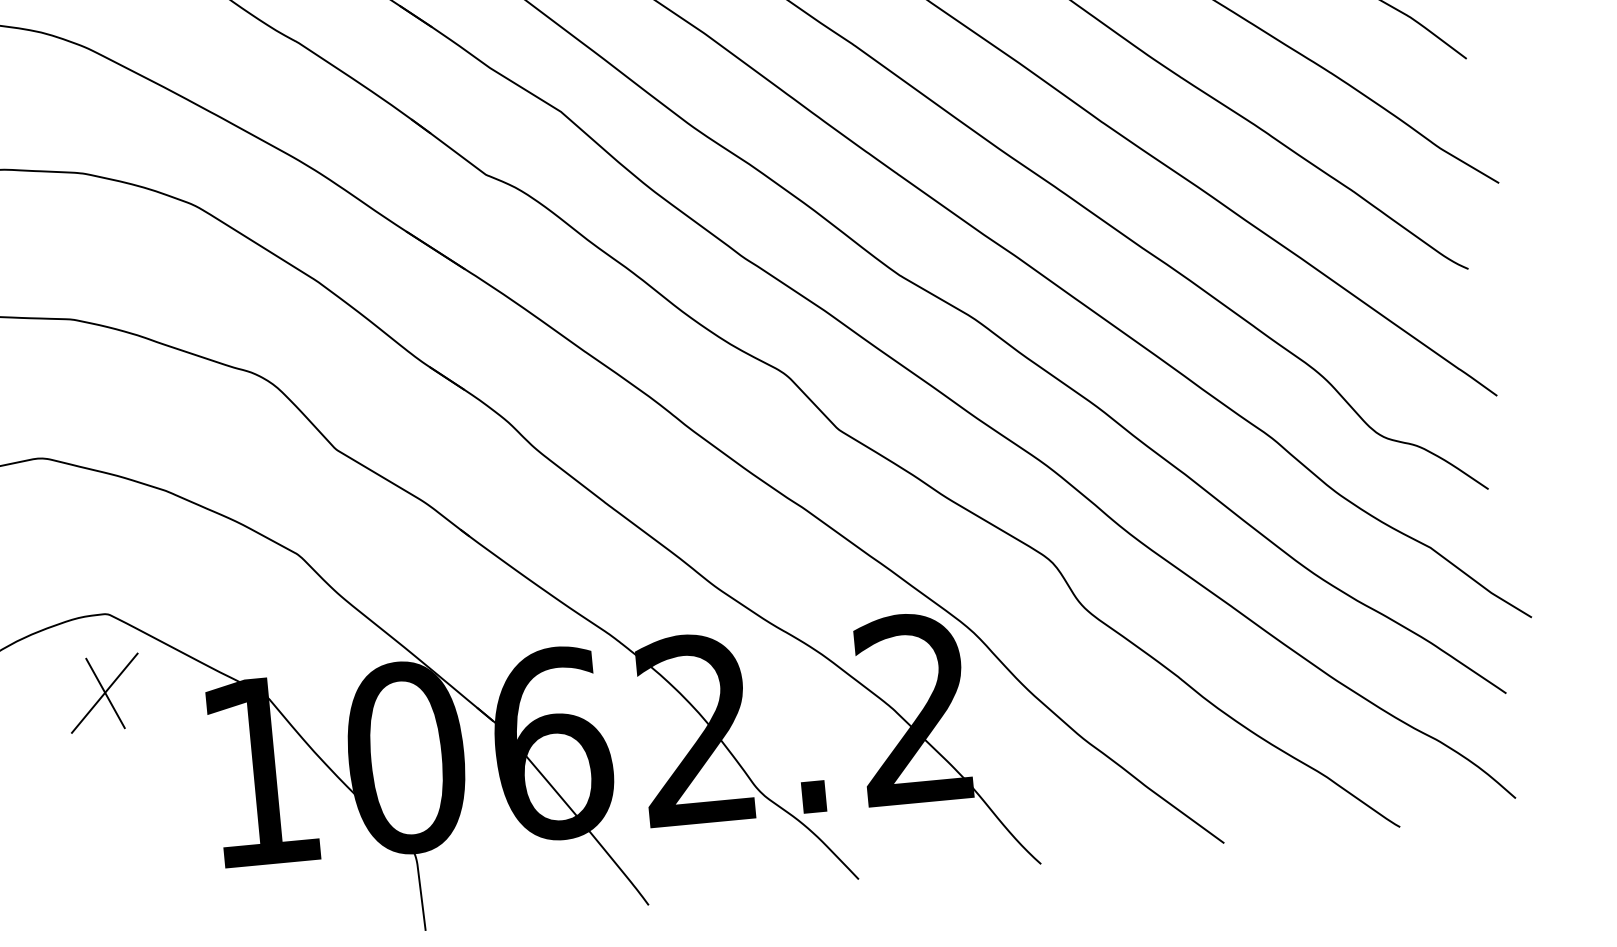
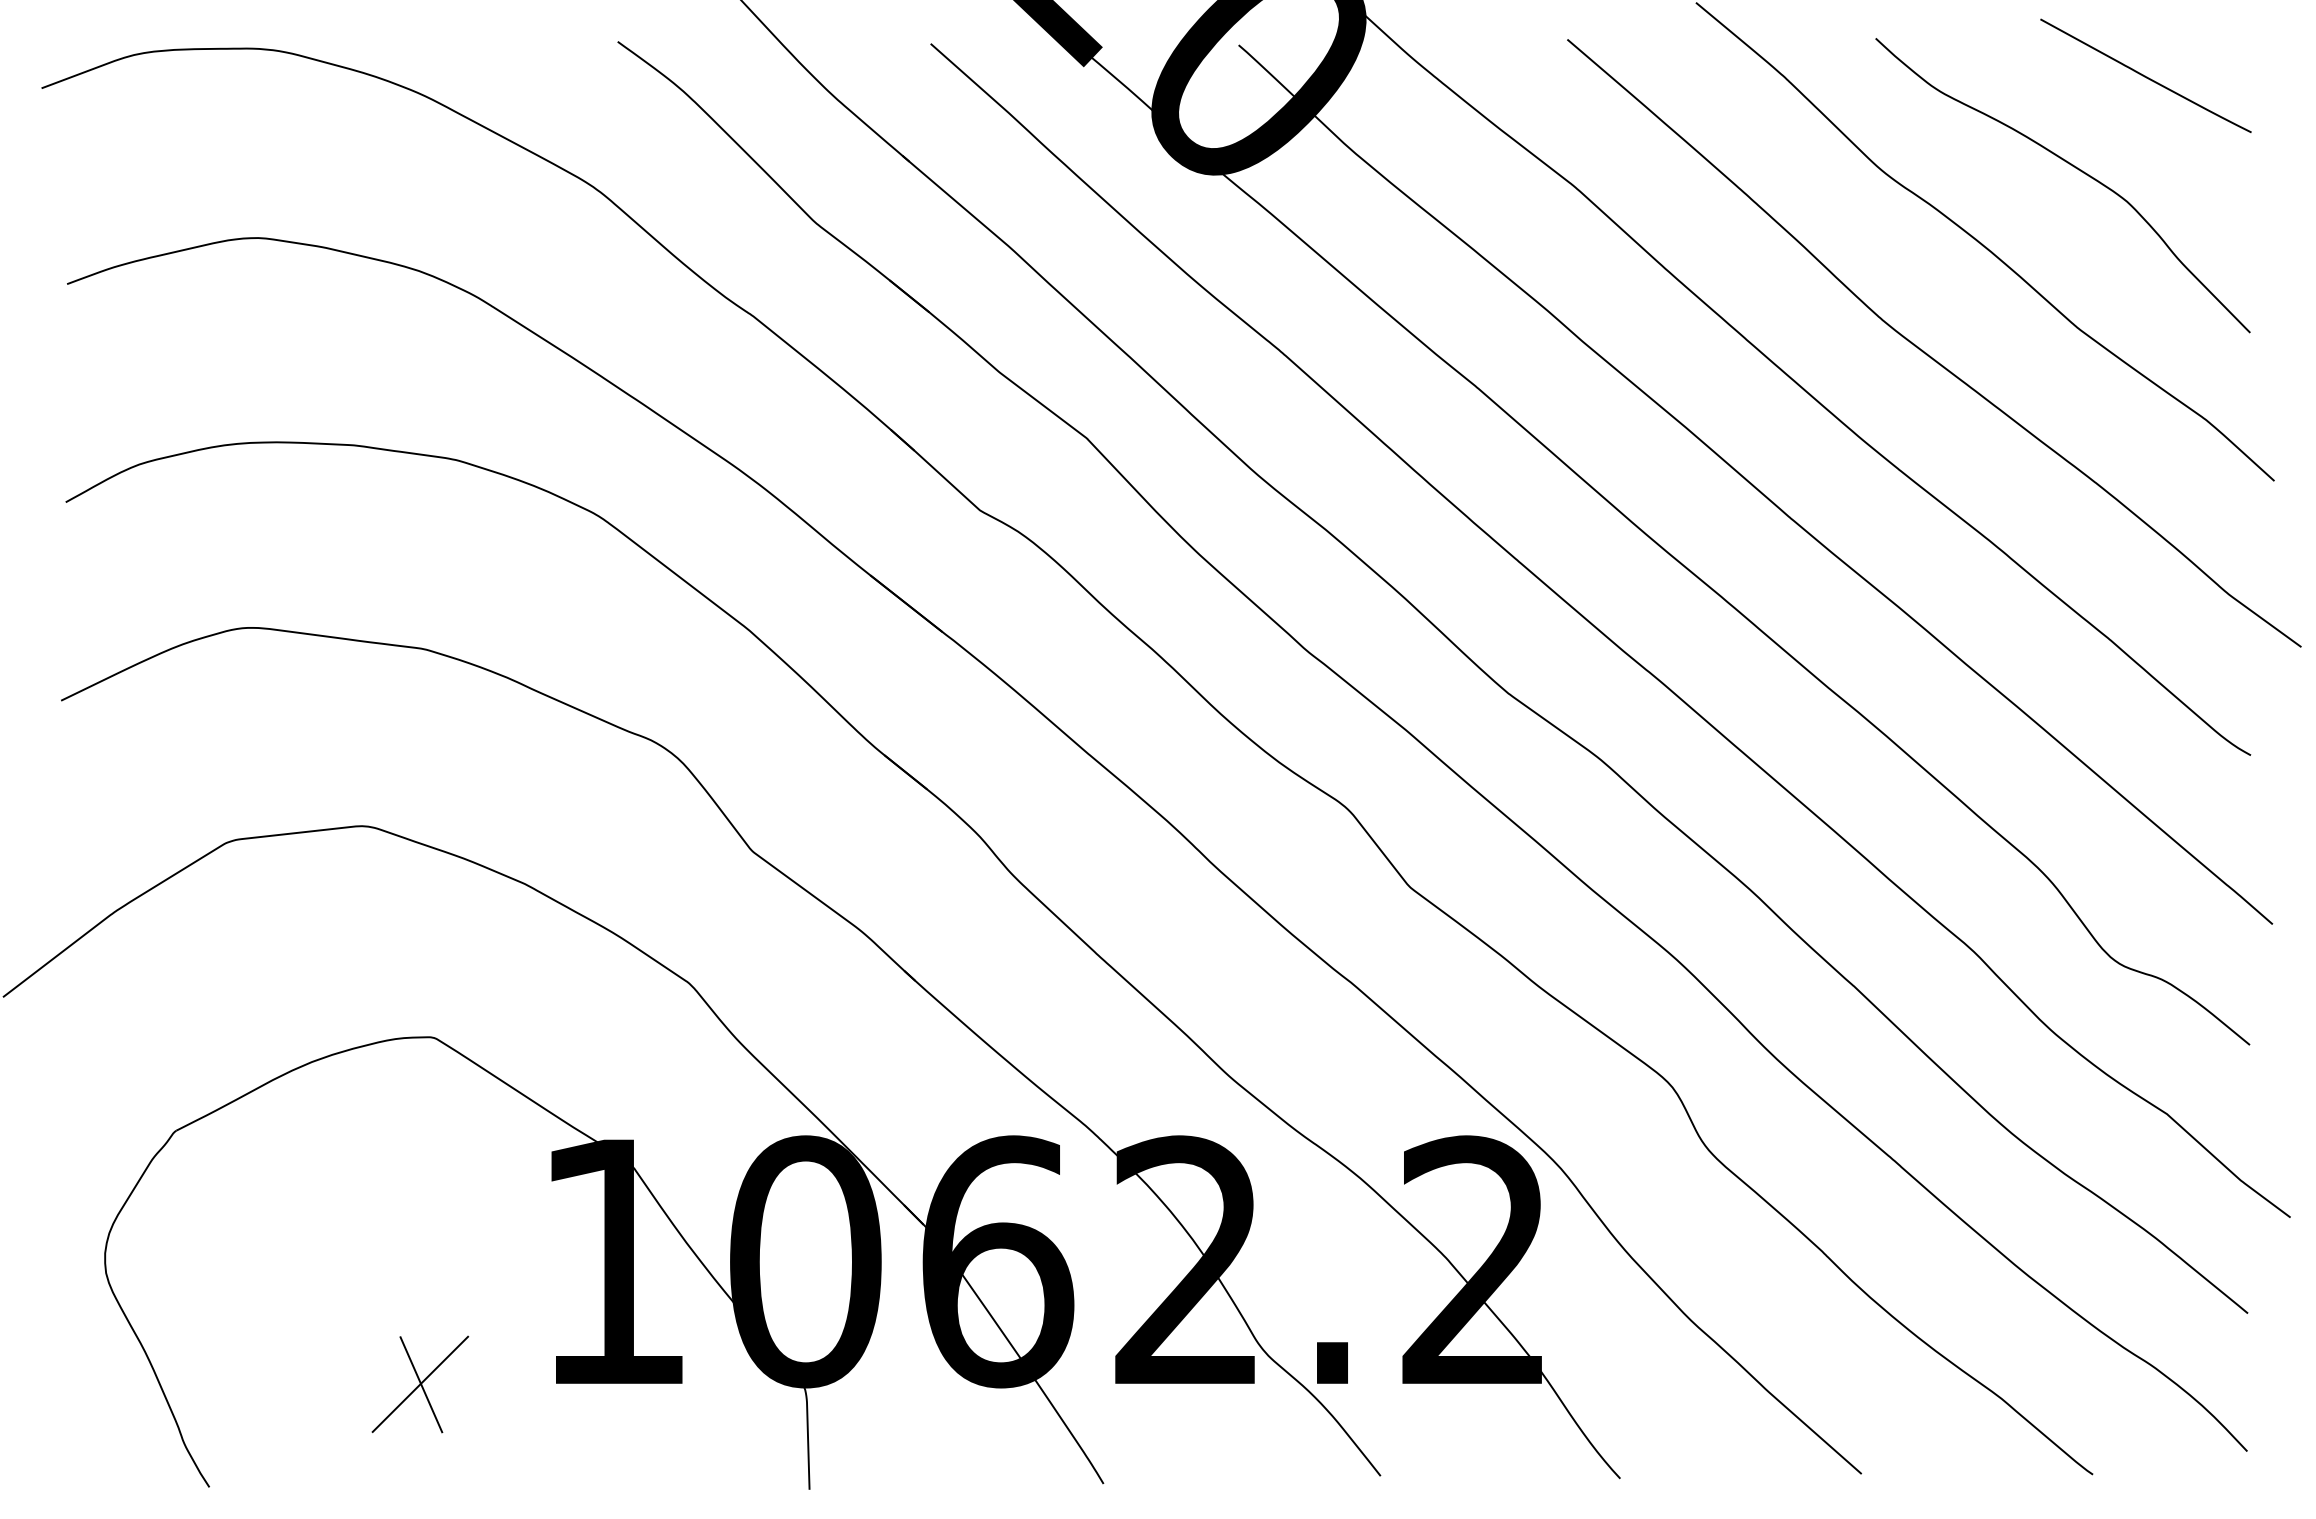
part: (104, 693) -> (420, 1384), moved

